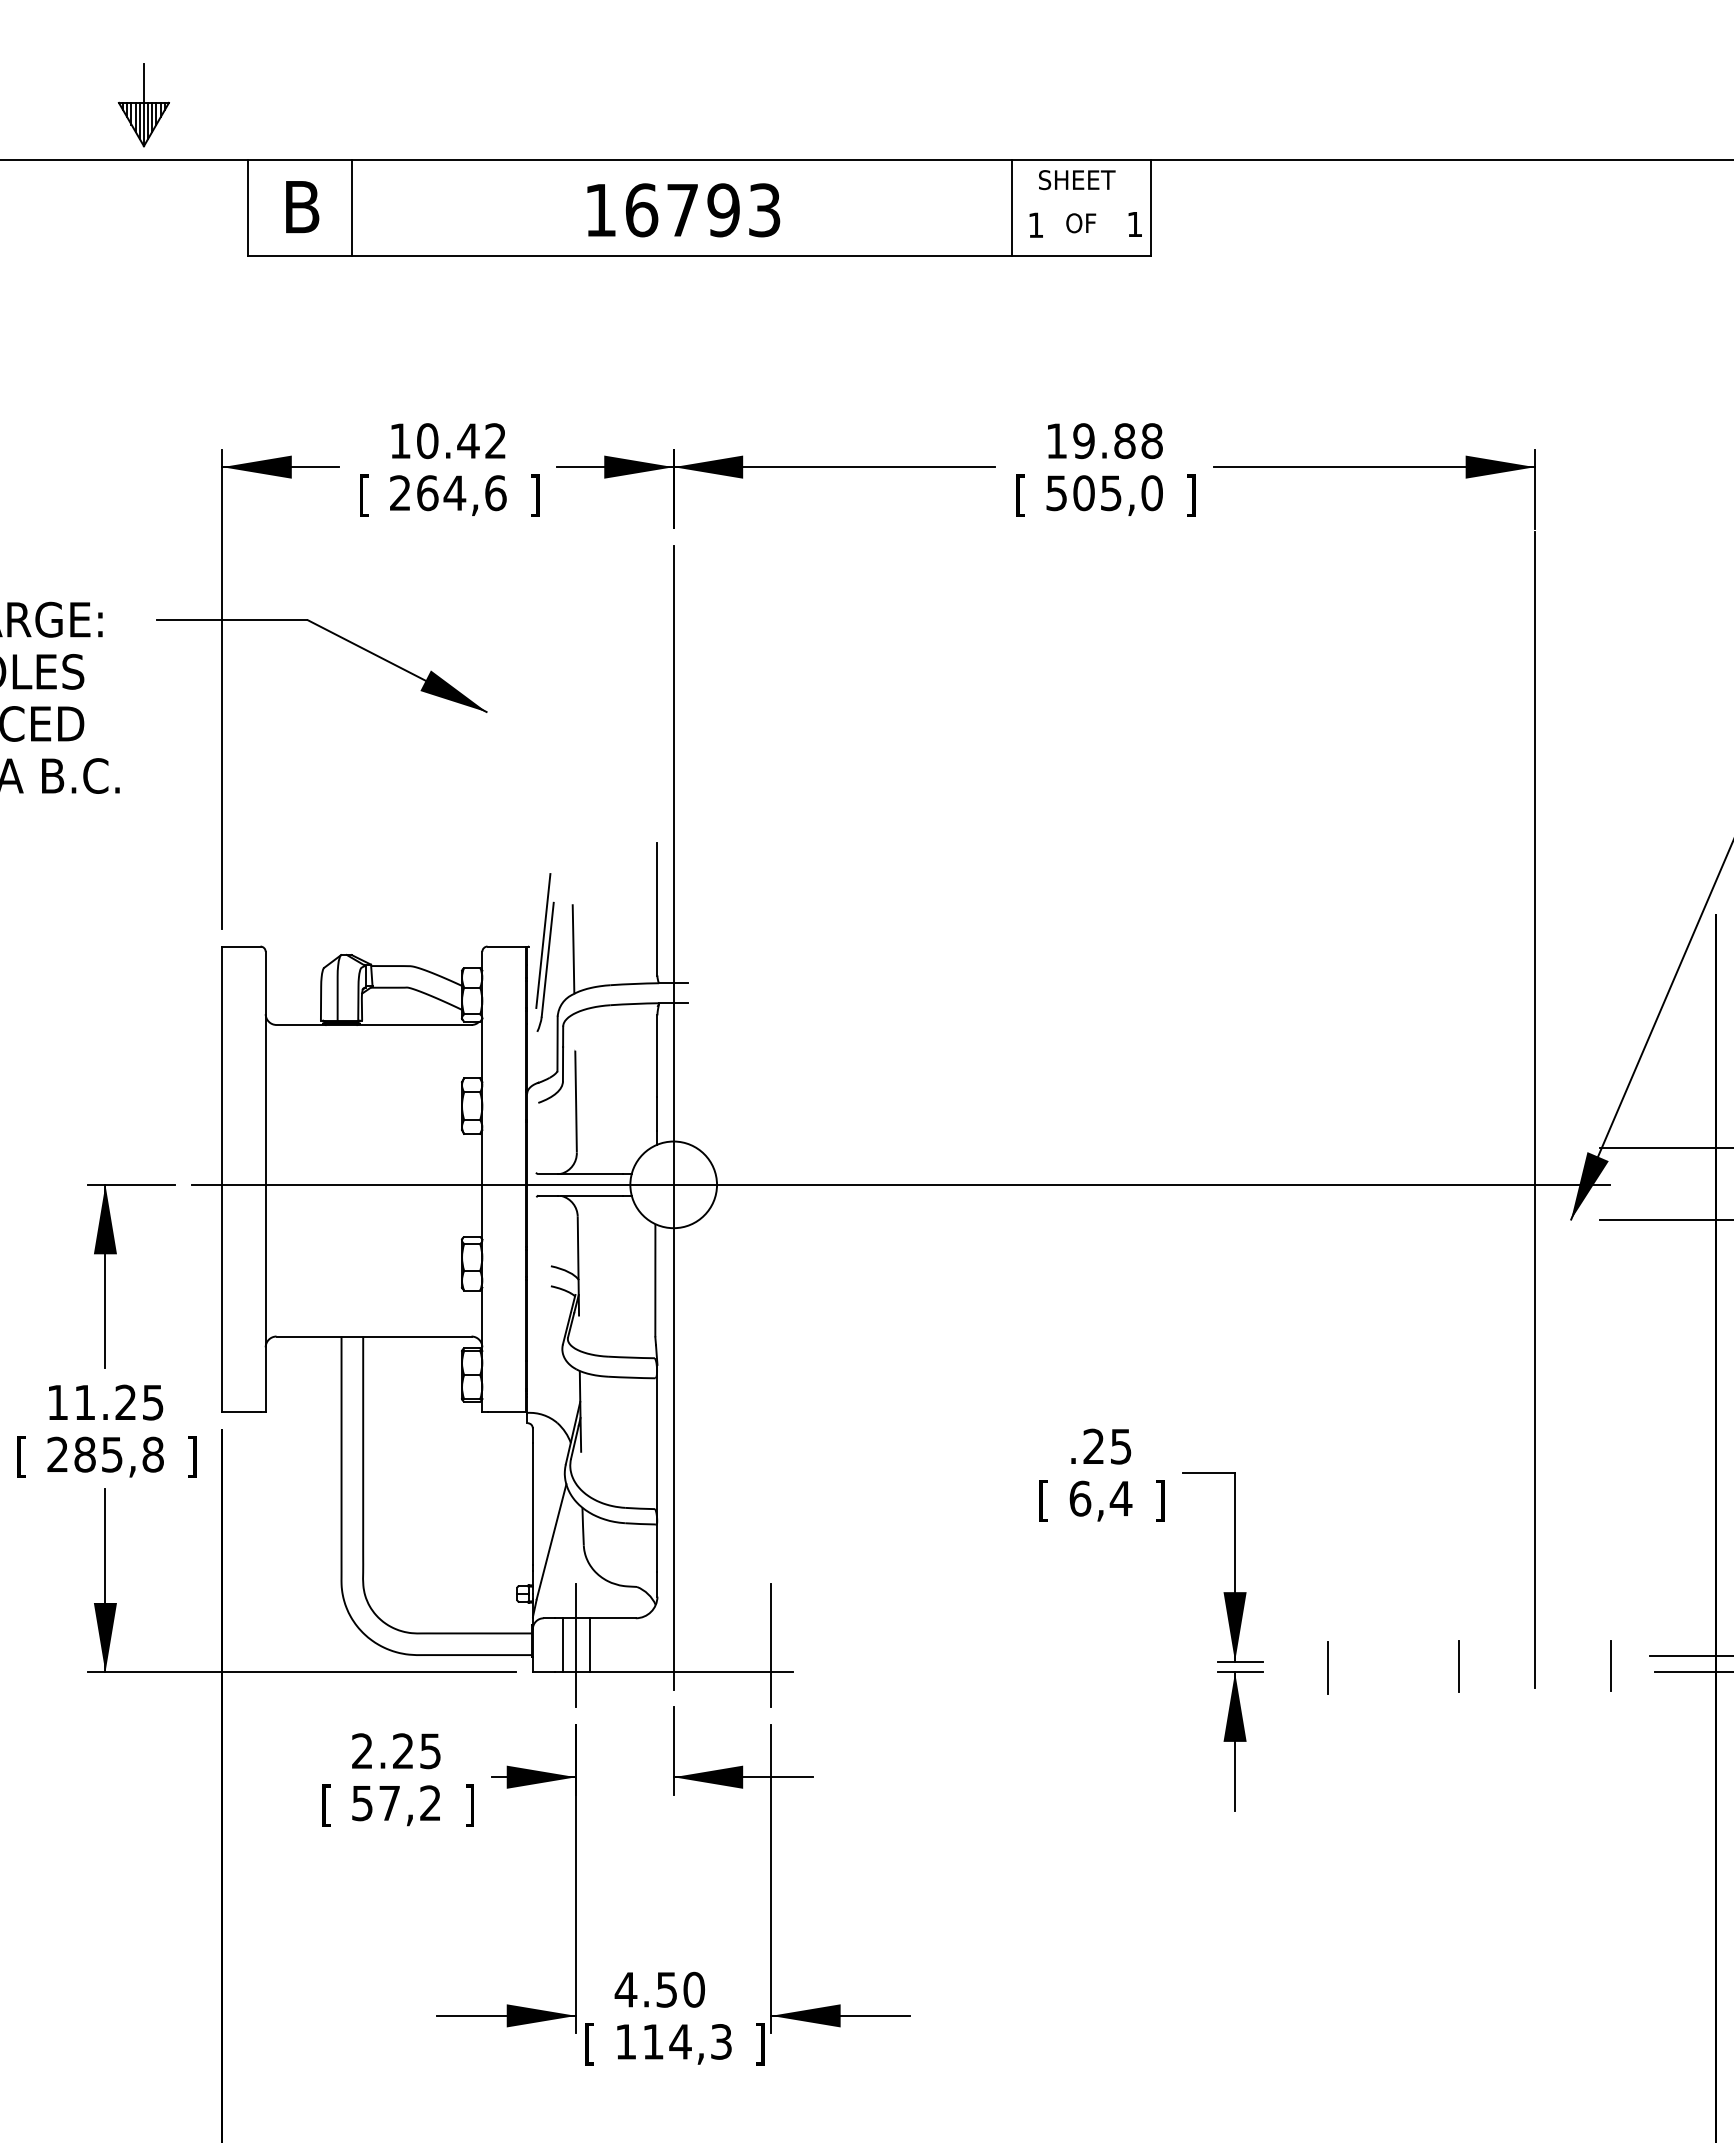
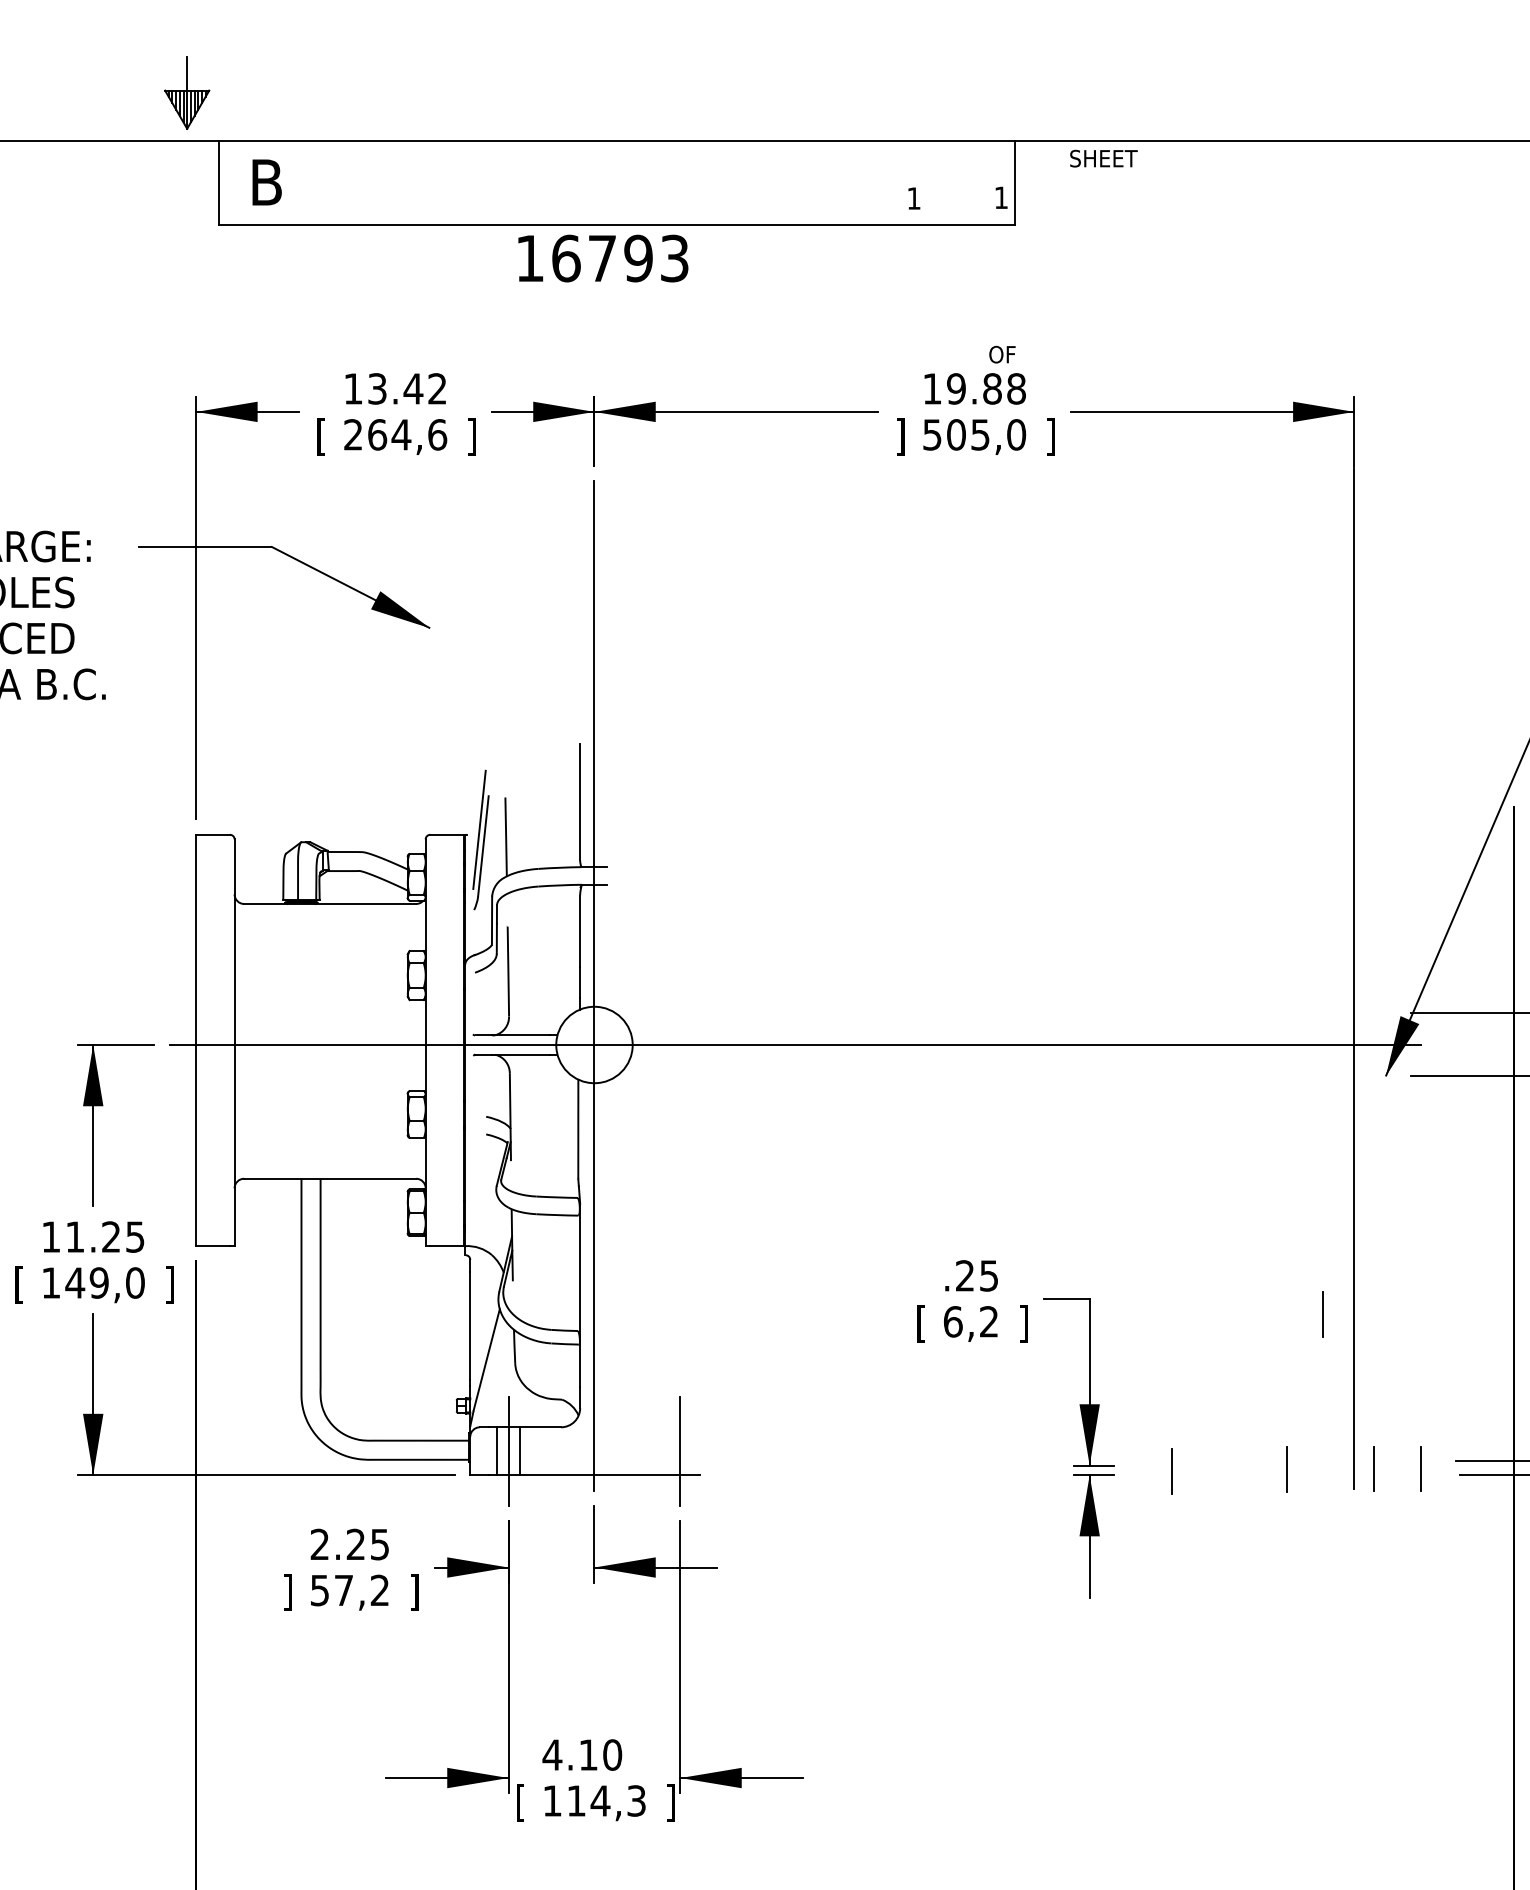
part: (143, 105) -> (186, 92), moved
text: (1077, 180) -> (1104, 159), moved
line: (352, 207) -> (311, 182), removed
line: (1011, 207) -> (892, 182), removed
text: (683, 210) -> (603, 258), moved
text: (1081, 223) -> (1002, 354), moved
text: (427, 441) -> (377, 389), 10.42 -> 13.42
text: (1020, 495) -> (900, 436), [ -> ]
text: (105, 1454) -> (93, 1282), 285,8 -> 149,0
line: (1498, 1489) -> (1322, 1313), added
text: (1120, 1497) -> (988, 1320), 6,4 -> 6,2
line: (1556, 1665) -> (1373, 1468), added
text: (326, 1805) -> (288, 1592), [ -> ]
text: (666, 1989) -> (588, 1754), 4.50 -> 4.10

